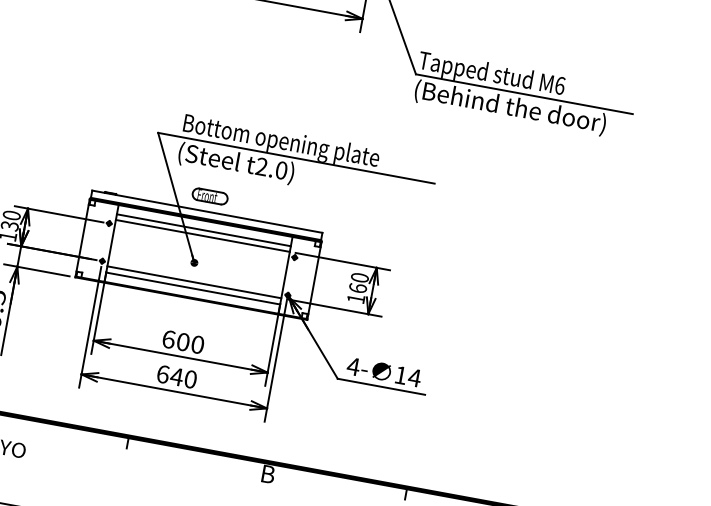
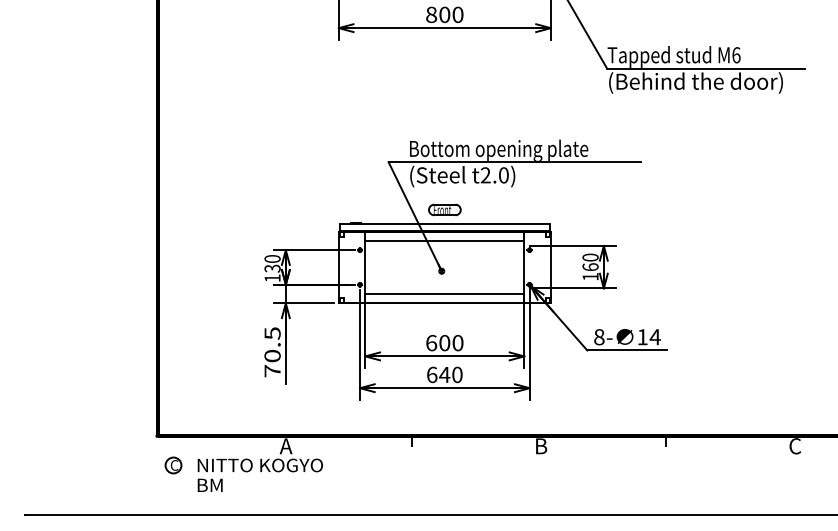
line: (202, 236) -> (444, 246), removed
line: (193, 282) -> (444, 288), removed
text: (352, 366) -> (598, 337), 4- -> 8-

